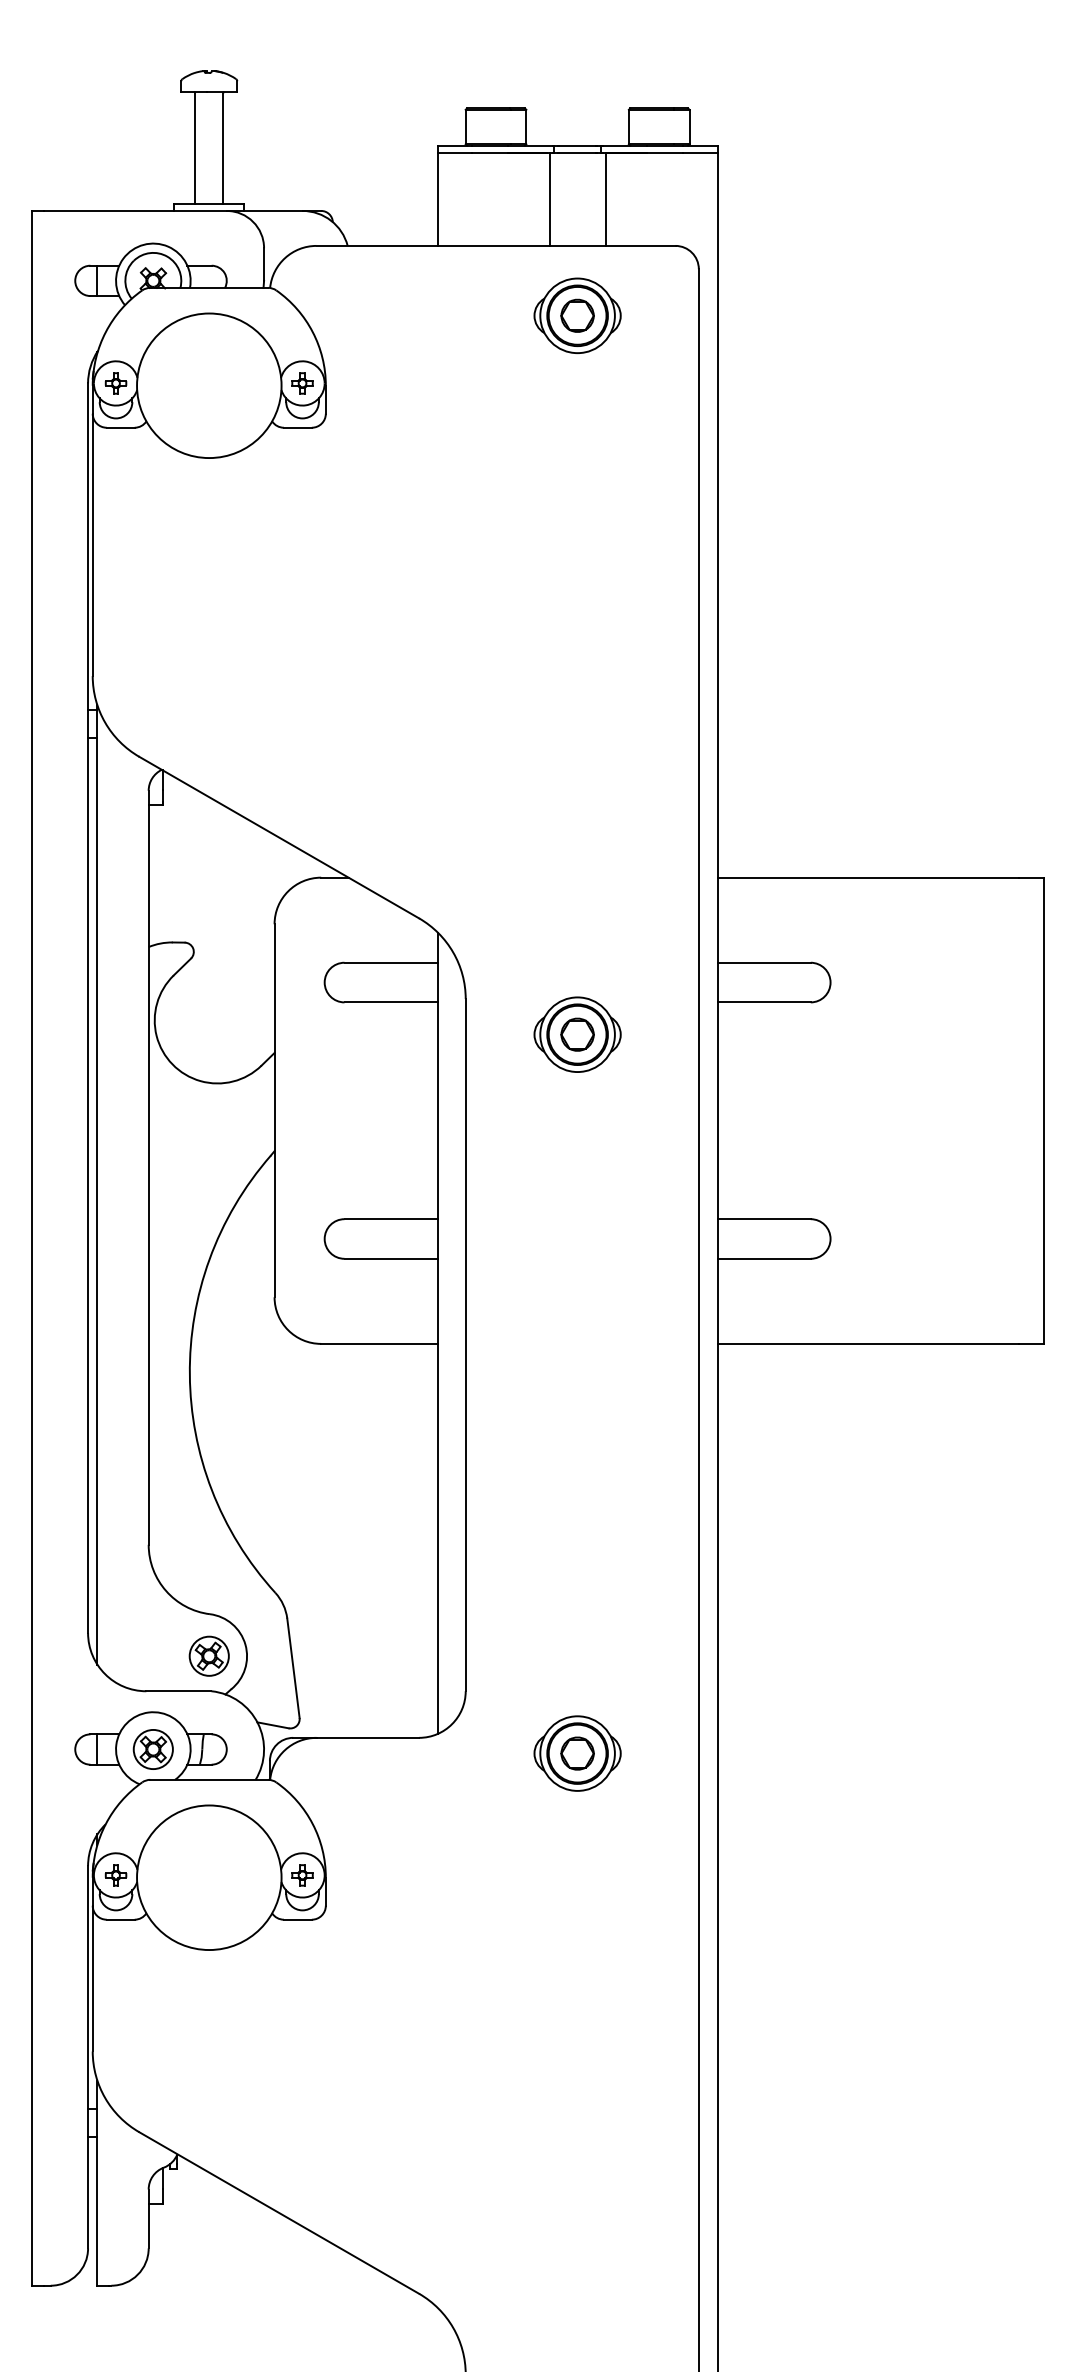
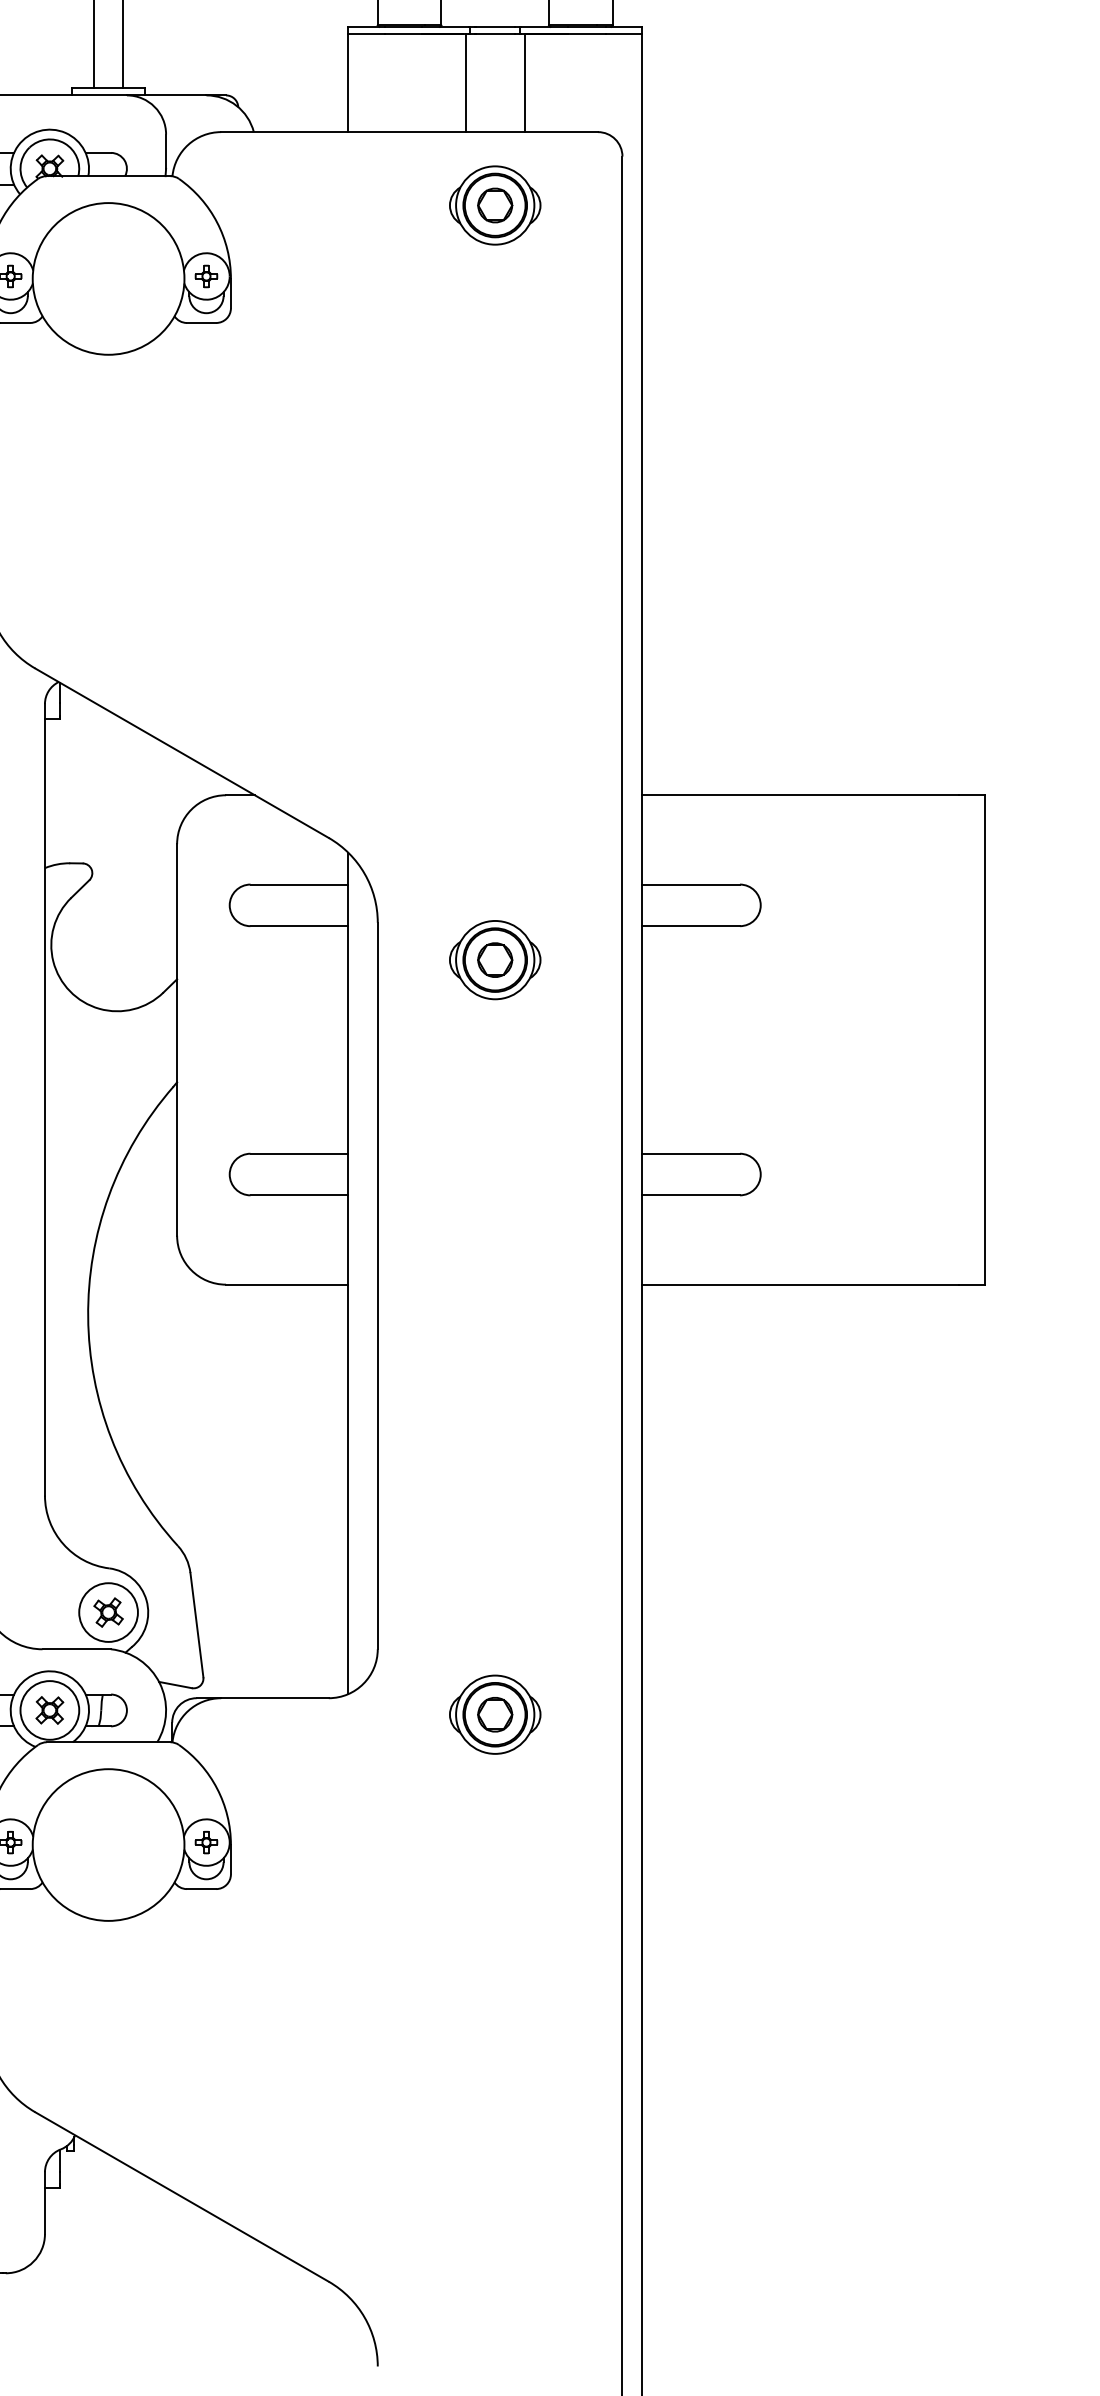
circle: (209, 1656) -> (108, 1612), size x1.43
circle: (153, 1749) -> (50, 1710), size x1.43

